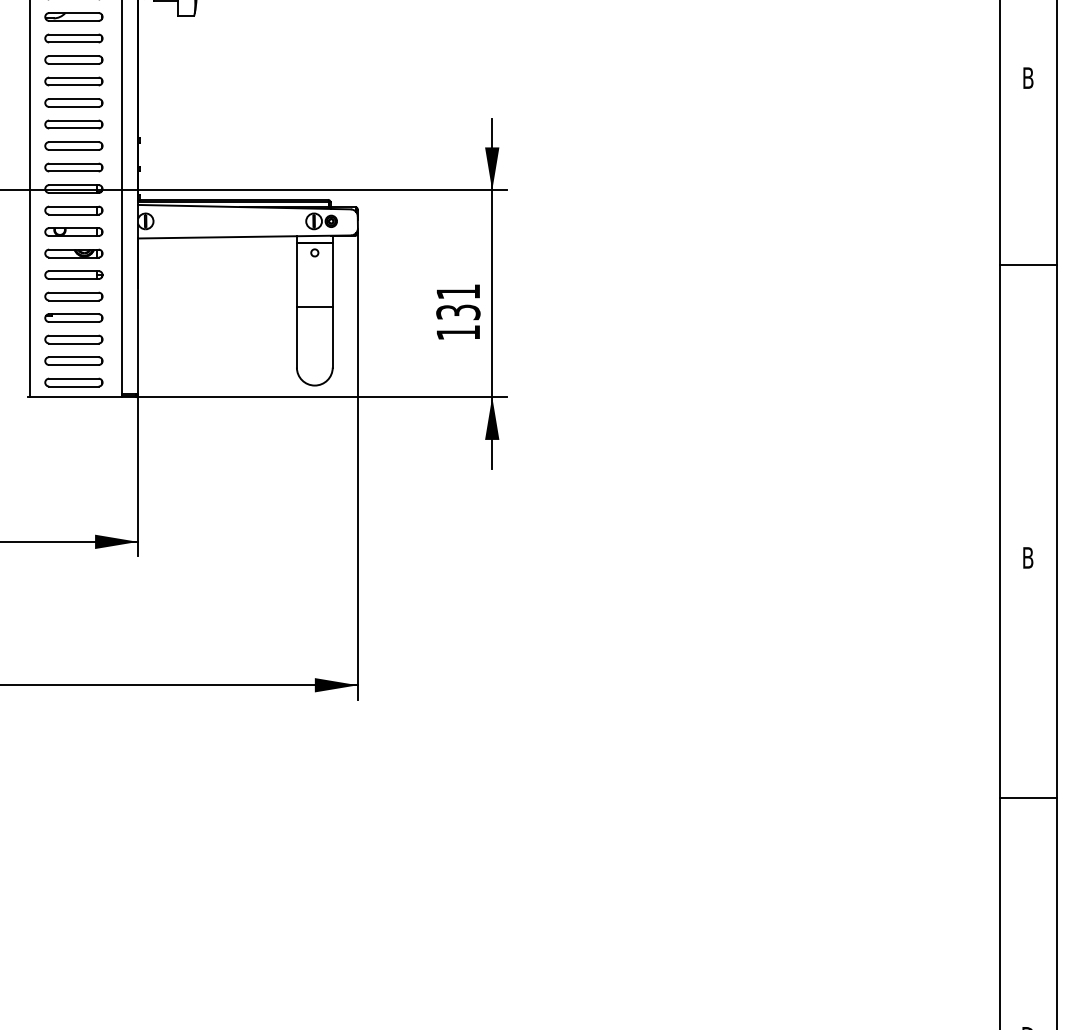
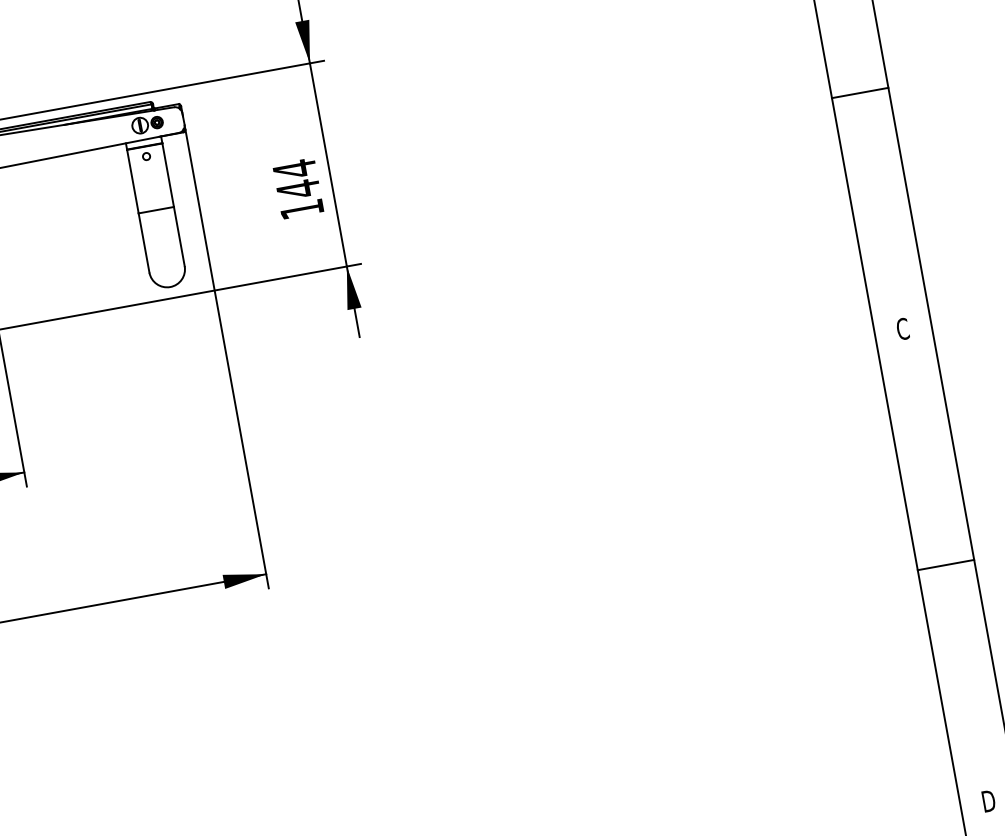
line: (1027, 264) -> (859, 92), moved
text: (458, 301) -> (296, 178), 131 -> 144
text: (1027, 557) -> (902, 328), B -> C

